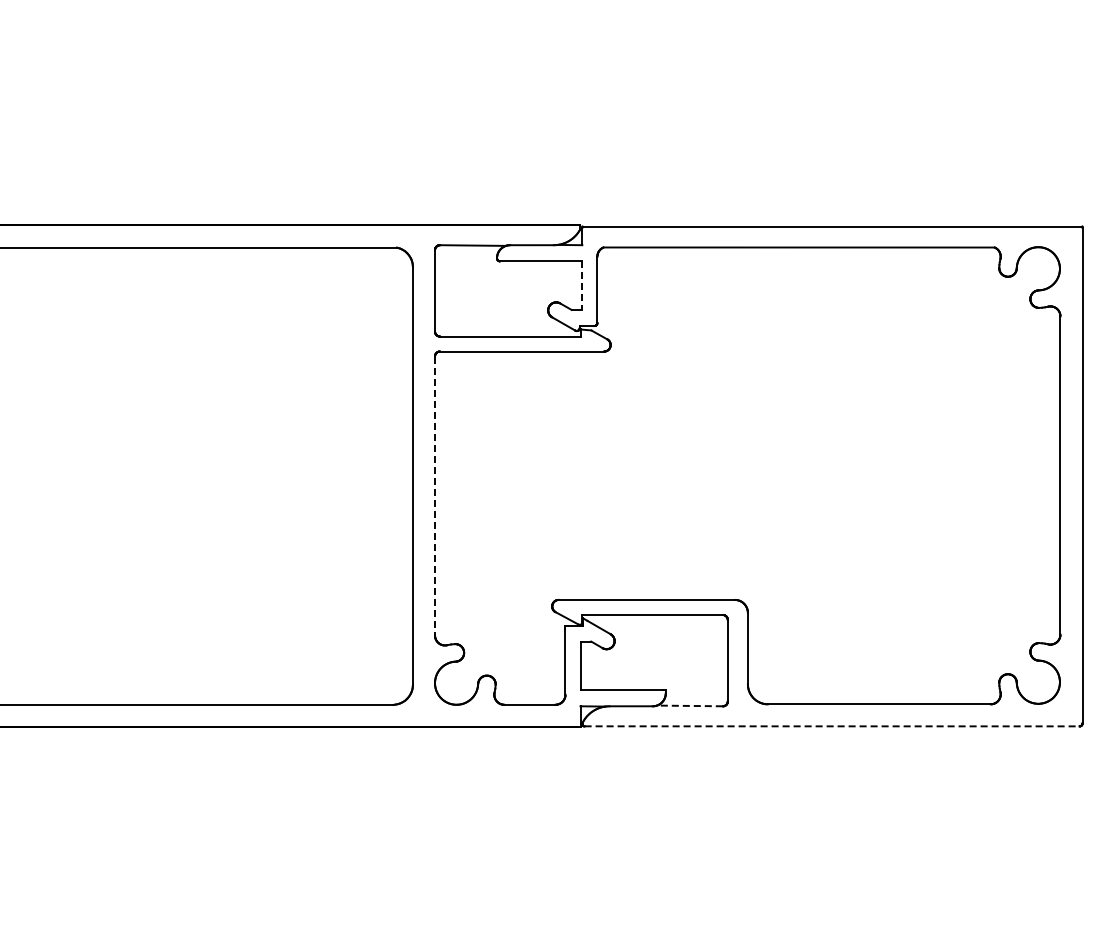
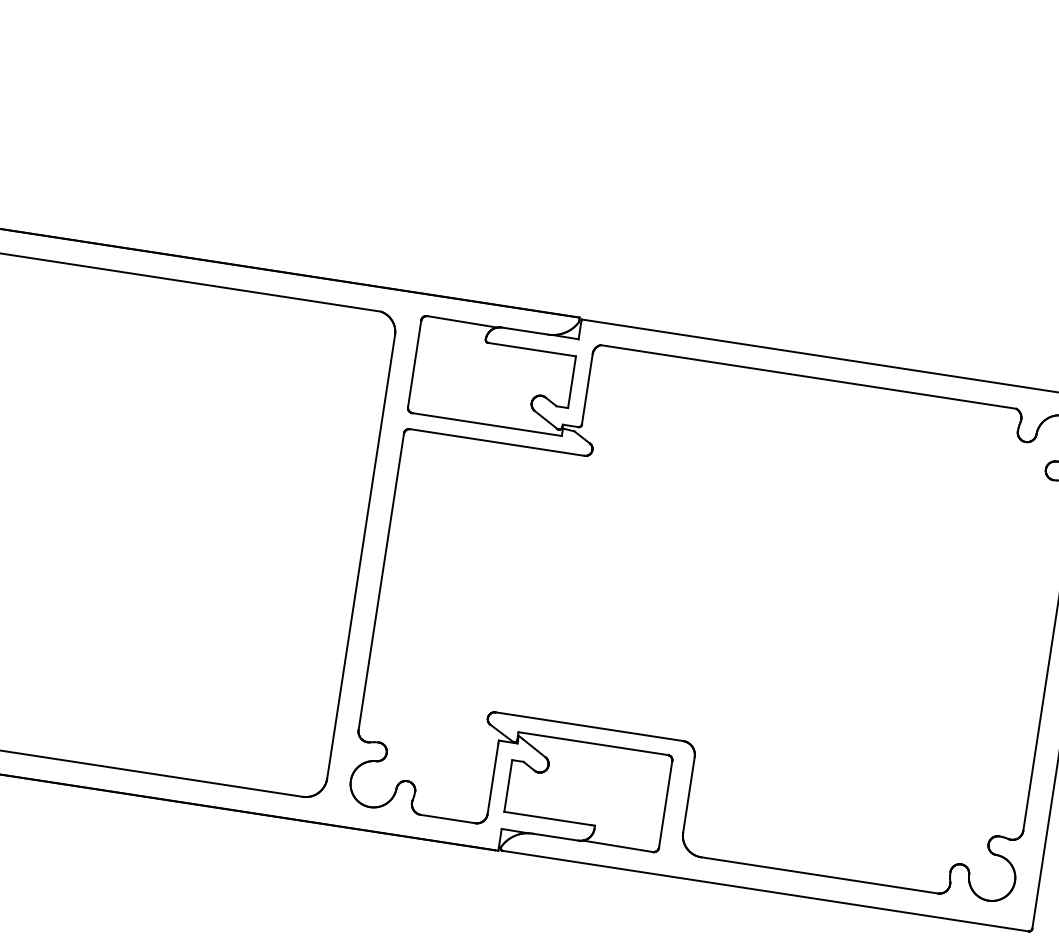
line: (582, 286) -> (572, 383), dashed -> solid
line: (435, 496) -> (381, 582), dashed -> solid
line: (689, 705) -> (617, 845), dashed -> solid
line: (832, 726) -> (766, 891), dashed -> solid

